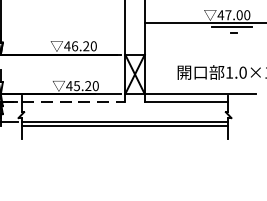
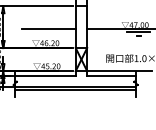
line: (78, 22) -> (48, 29), added
line: (75, 101) -> (46, 75), dashed -> solid

